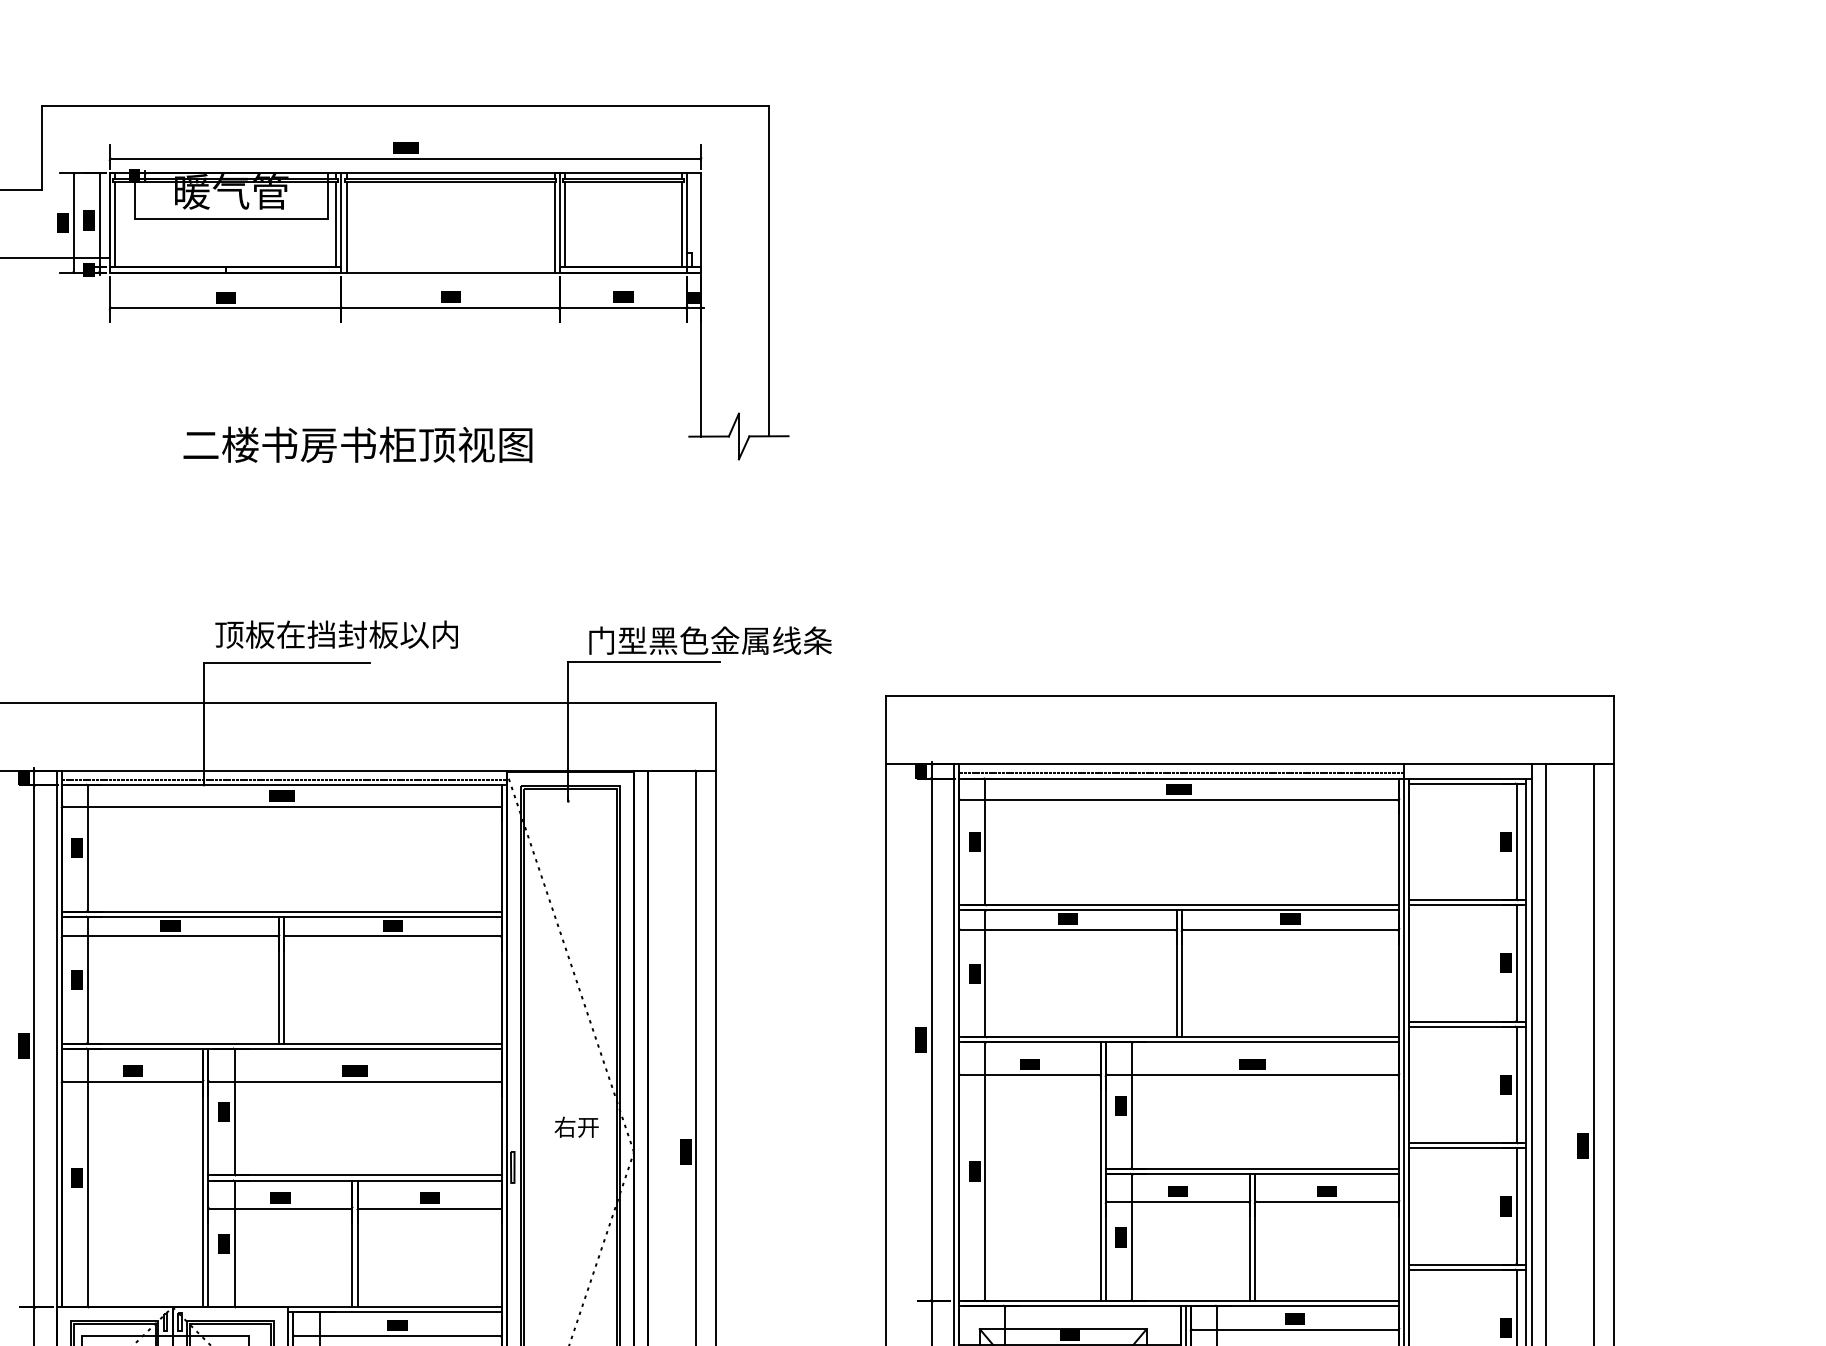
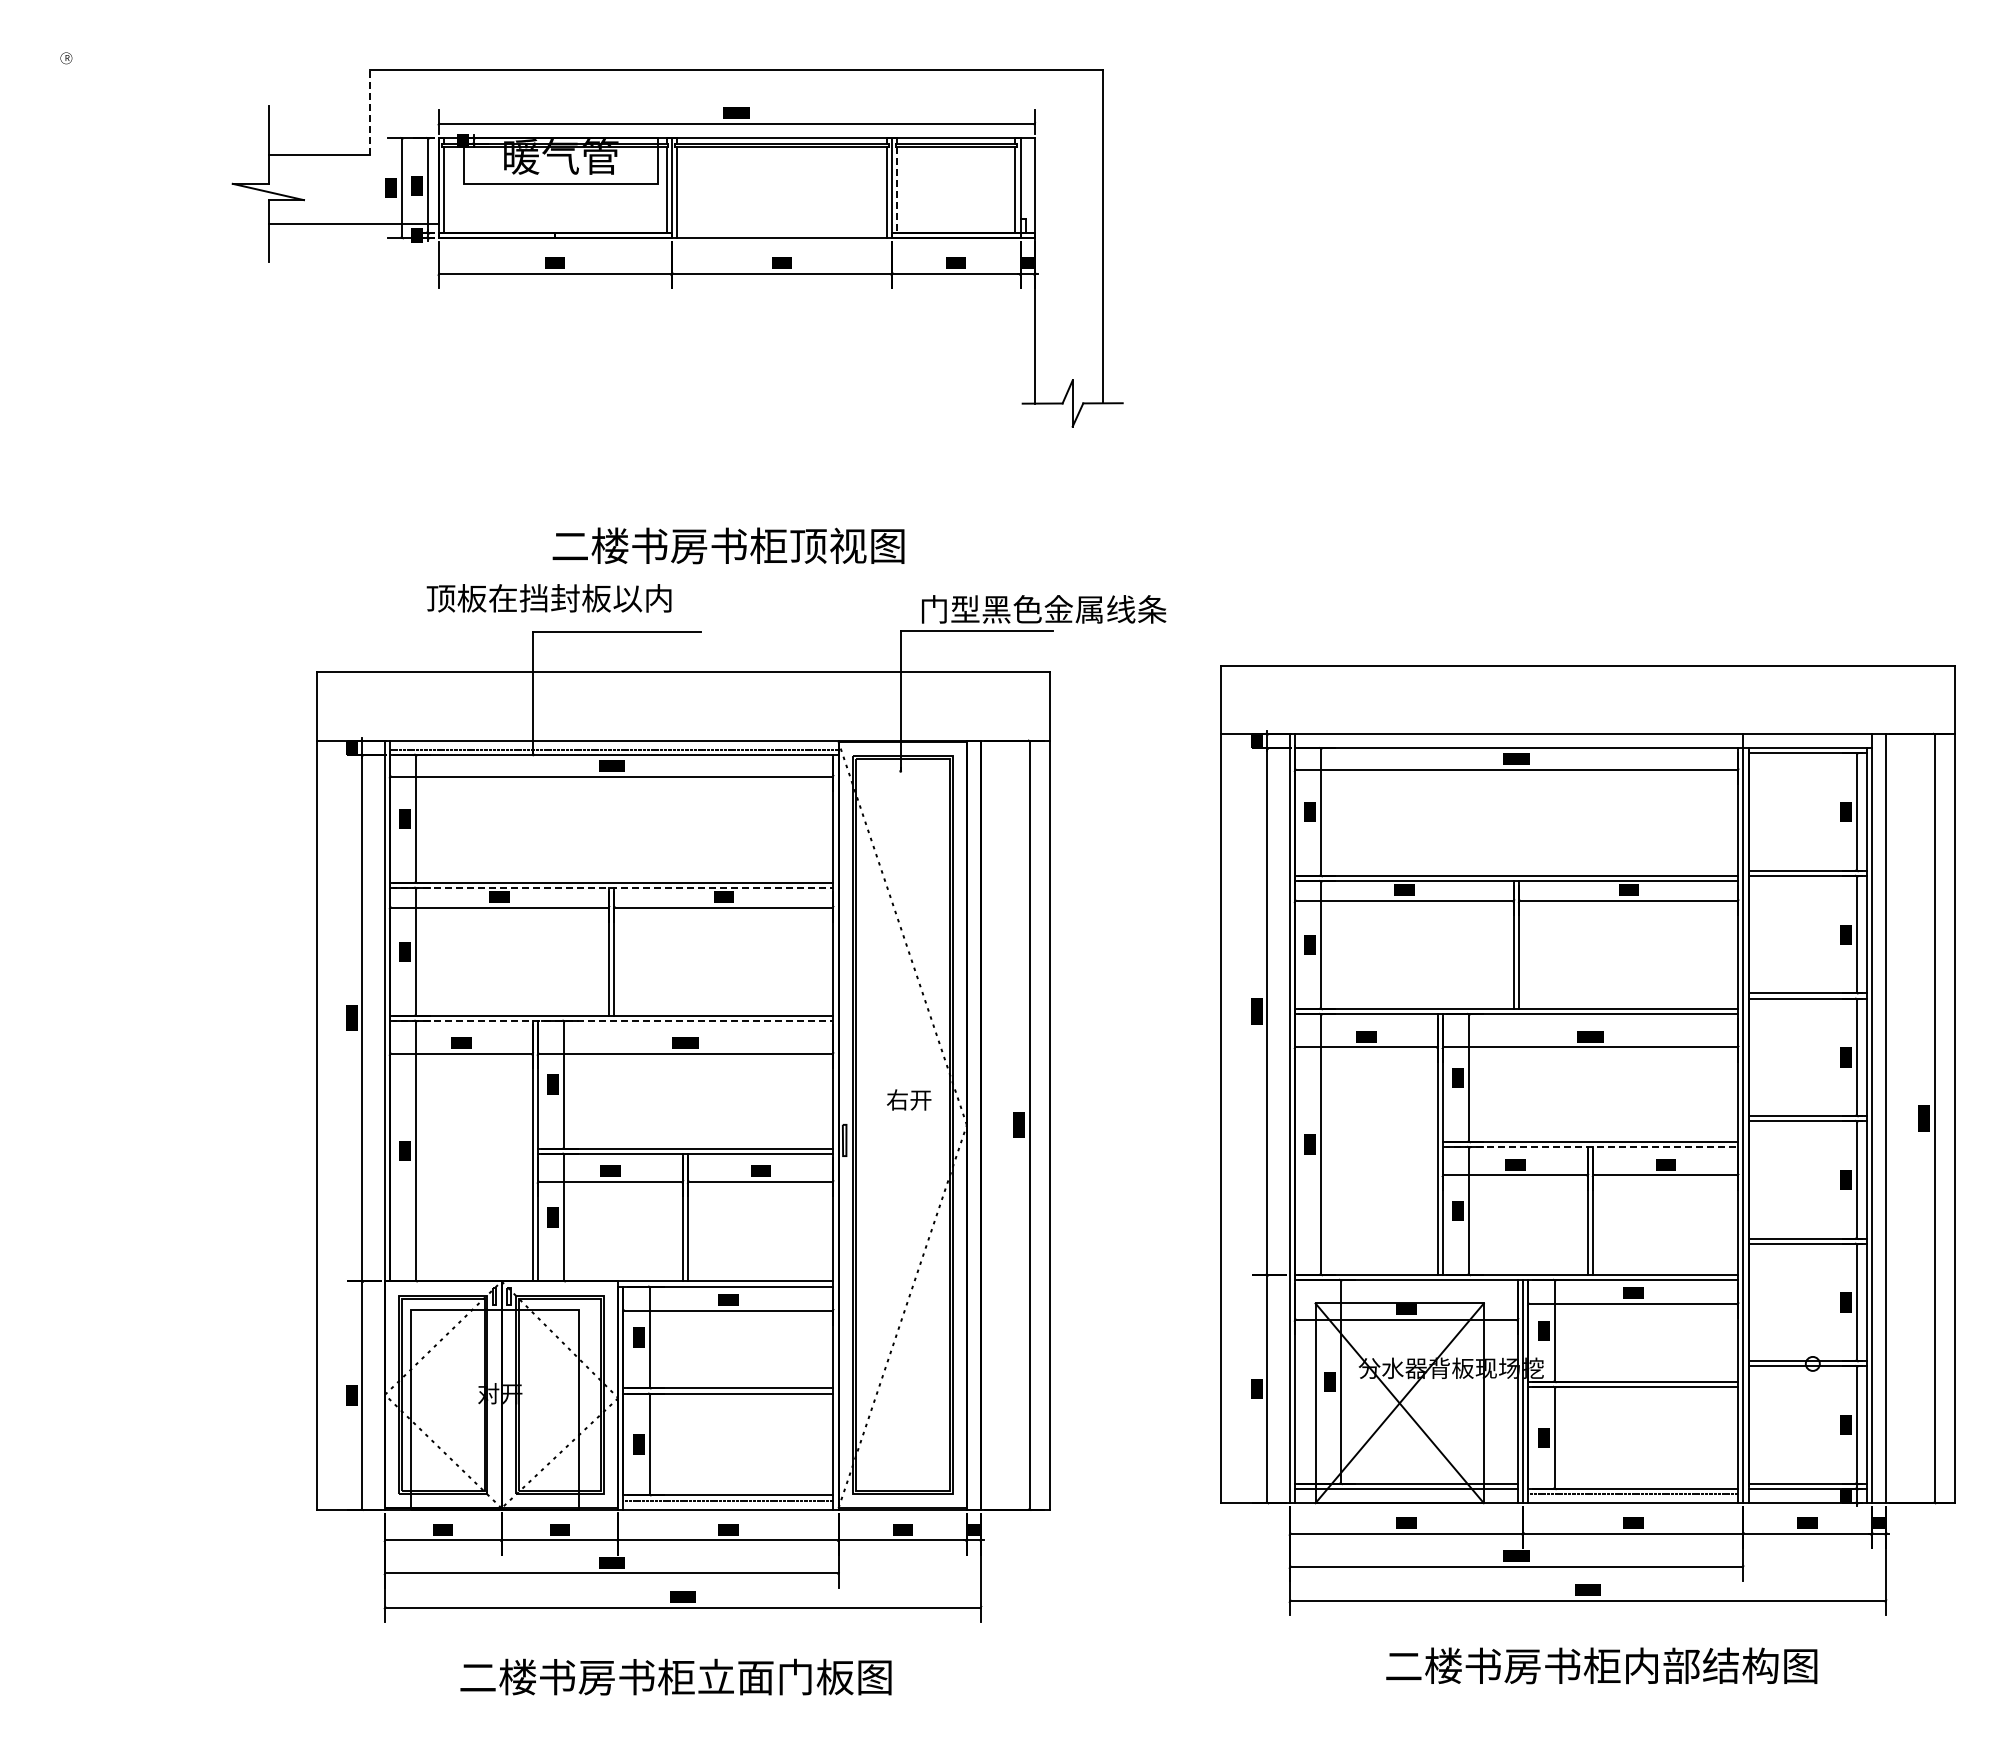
line: (42, 147) -> (370, 112), solid -> dashed
line: (565, 225) -> (897, 190), solid -> dashed
text: (357, 444) -> (728, 545), moved
text: (336, 634) -> (548, 598), moved
line: (1182, 773) -> (1519, 743), removed
line: (281, 916) -> (611, 887), solid -> dashed
line: (281, 1048) -> (611, 1020), solid -> dashed
line: (1252, 1174) -> (1590, 1147), solid -> dashed

